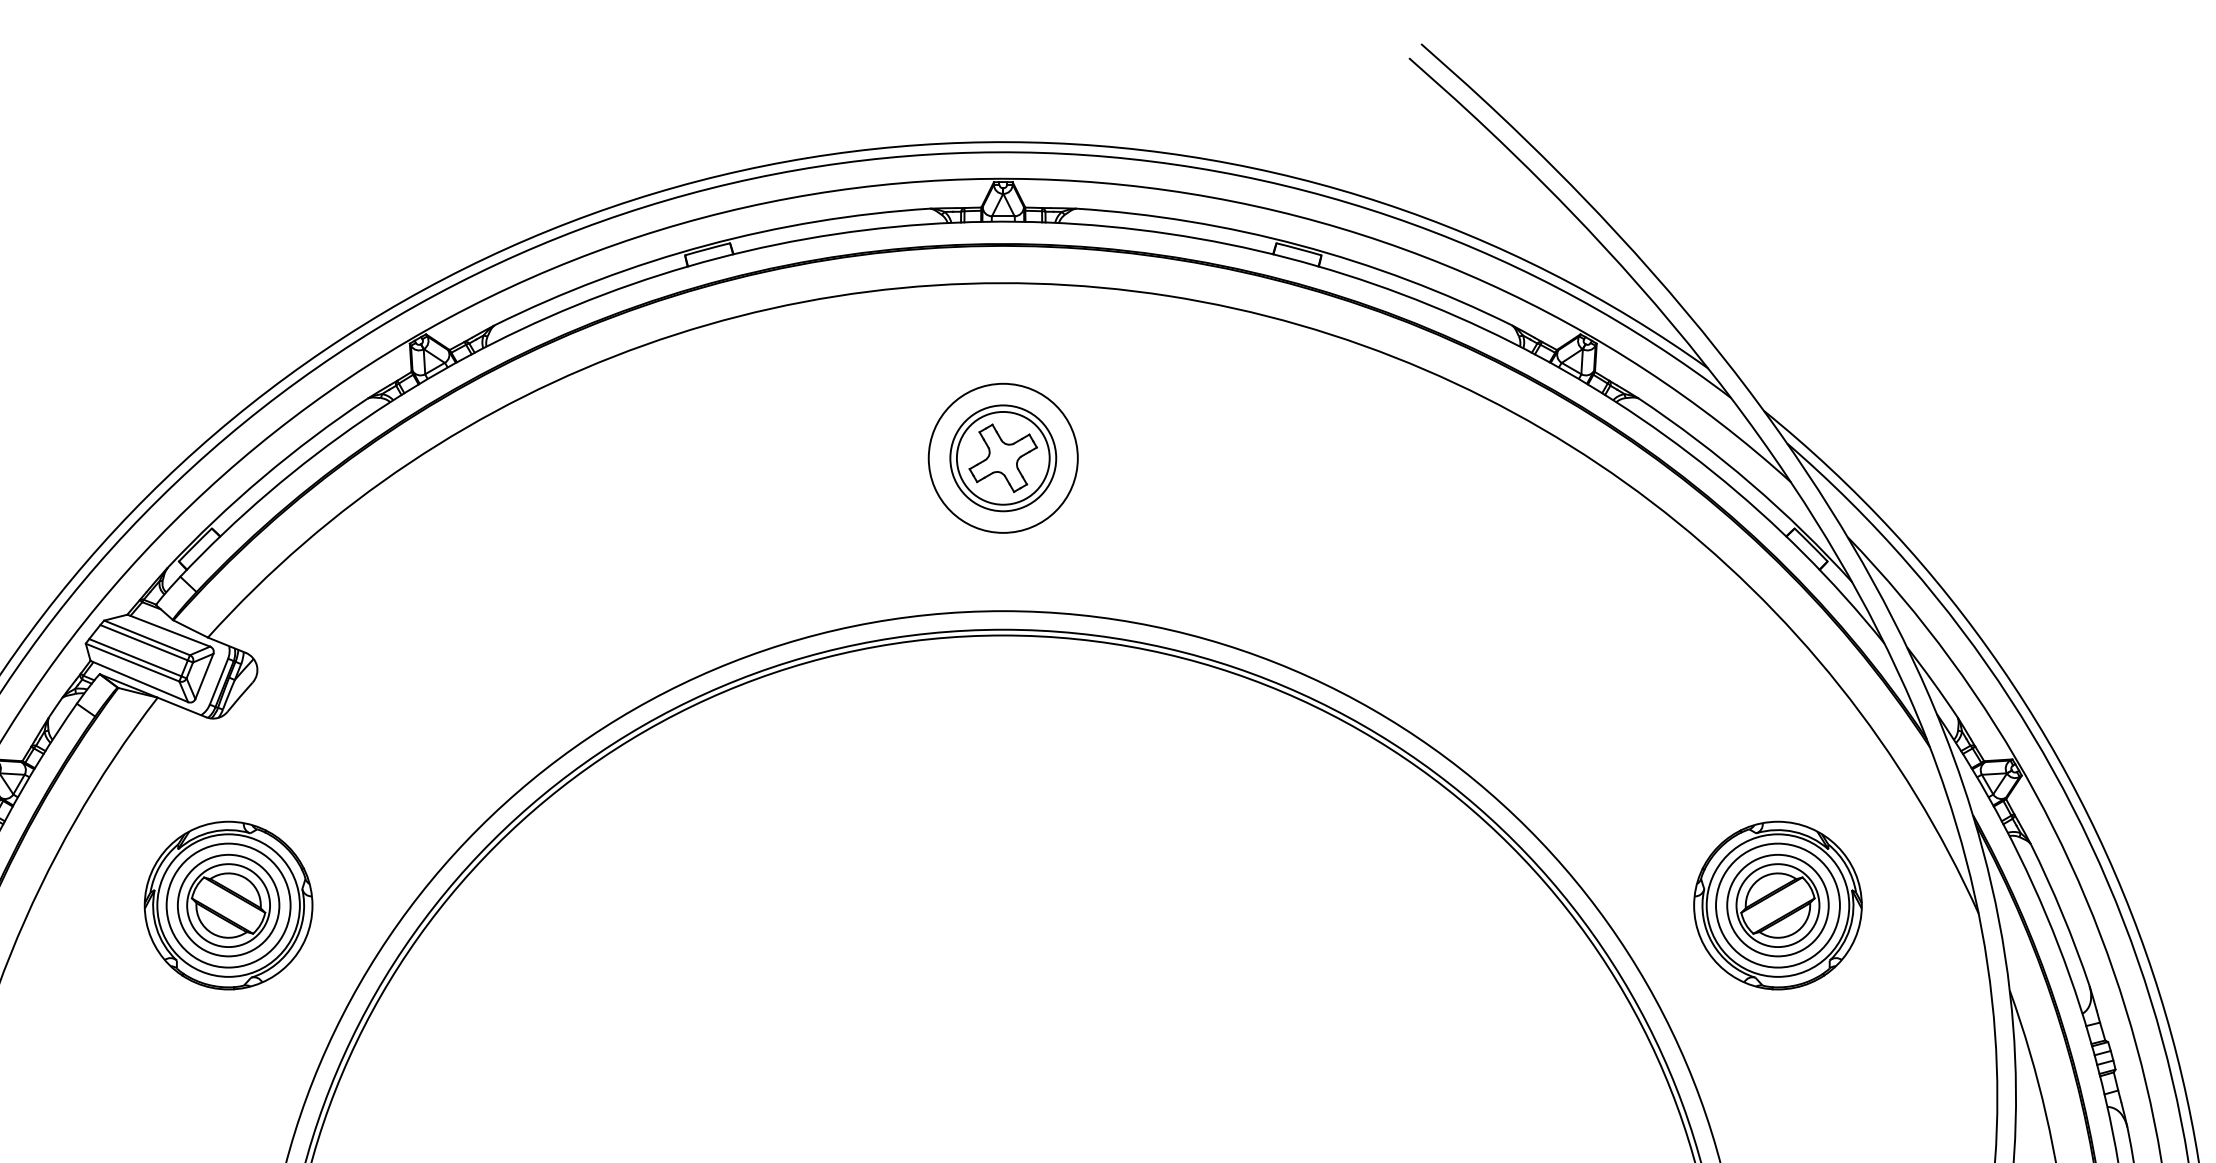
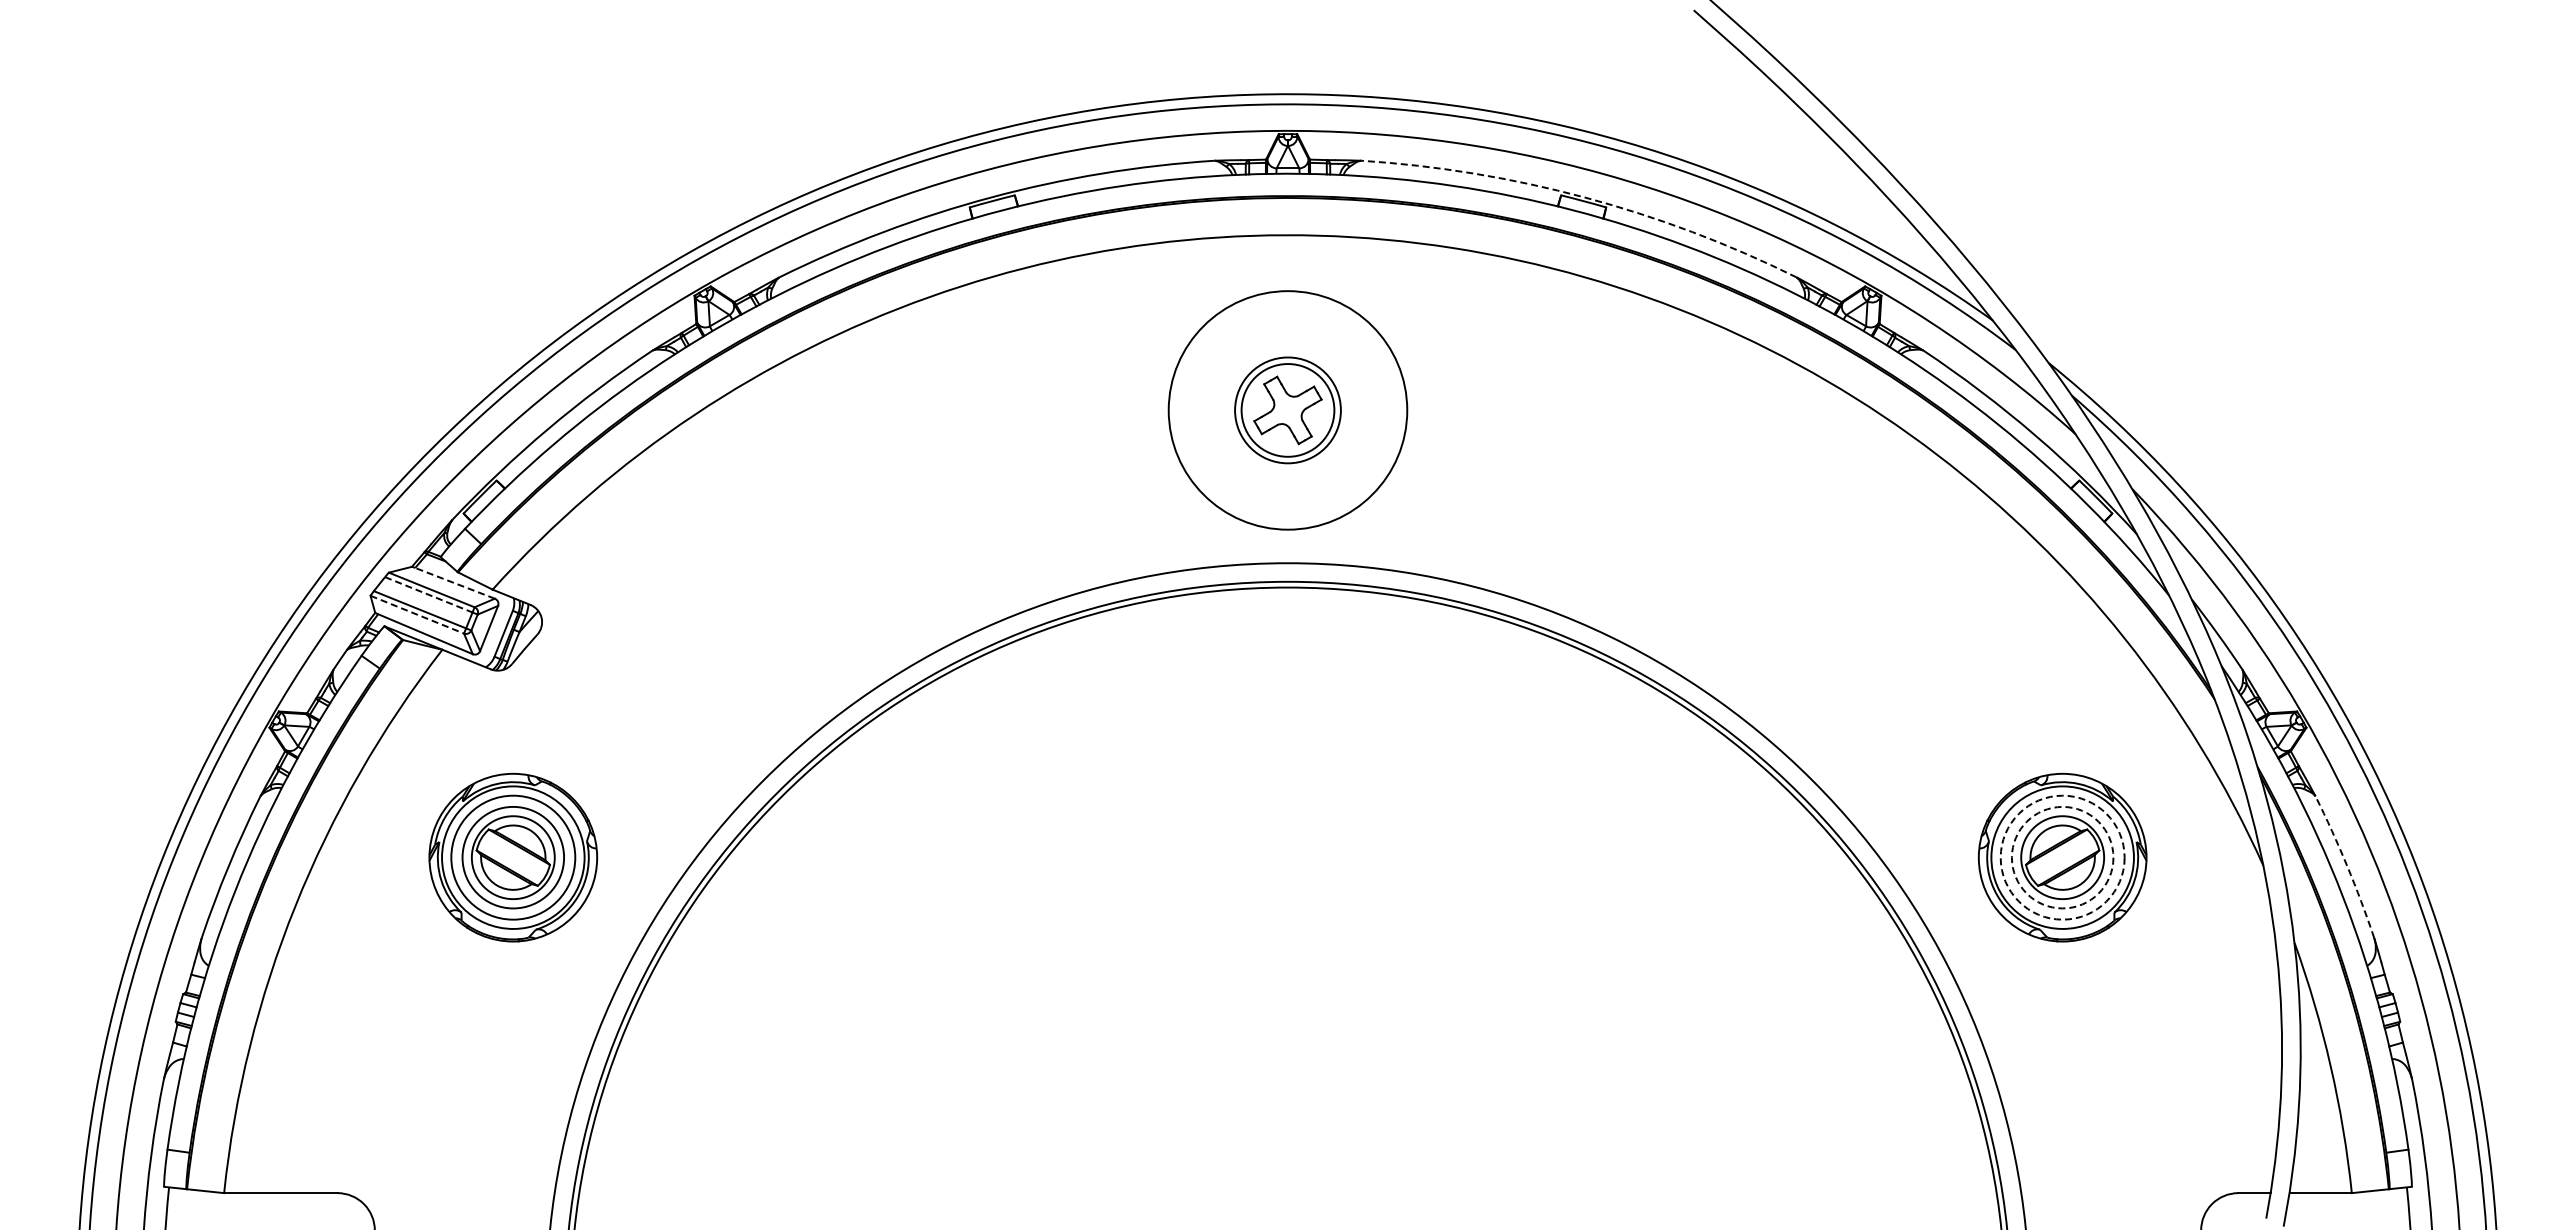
arc: (1299, 245) -> (1584, 197), solid -> dashed
circle: (1002, 457) -> (1287, 409), size x1.6
line: (170, 631) -> (455, 583), solid -> dashed
line: (144, 642) -> (429, 594), solid -> dashed
line: (132, 662) -> (417, 614), solid -> dashed
circle: (1777, 905) -> (2062, 857), solid -> dashed
circle: (1777, 905) -> (2062, 857), solid -> dashed
arc: (2062, 914) -> (2347, 866), solid -> dashed

